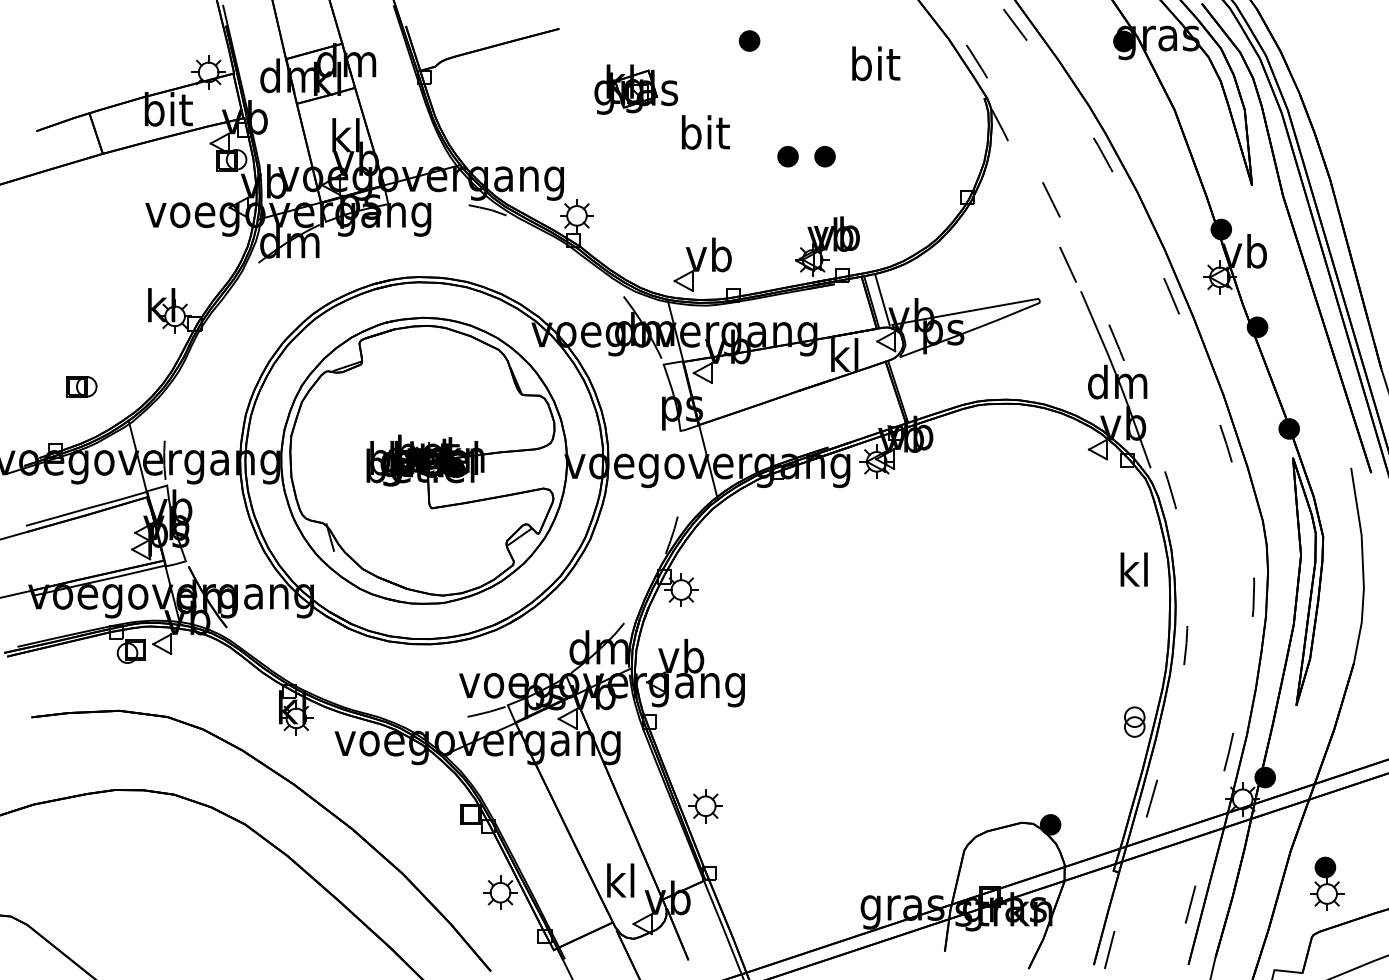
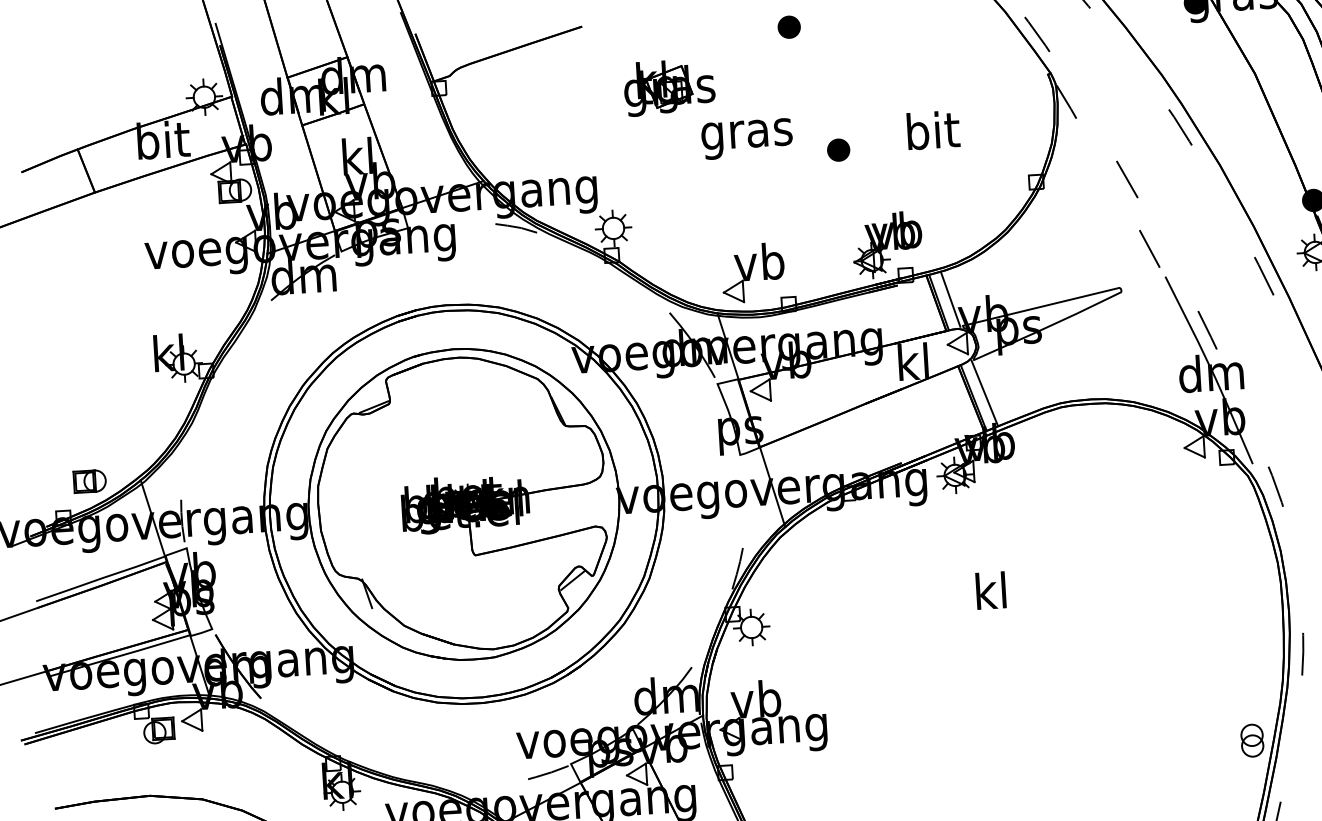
text: (876, 63) -> (933, 129), moved
text: (704, 136) -> (746, 133), bit -> gras
part: (824, 156) -> (878, 147), removed
part: (81, 386) -> (89, 481), moved
line: (908, 388) -> (984, 393), added
text: (1133, 569) -> (990, 590), moved

